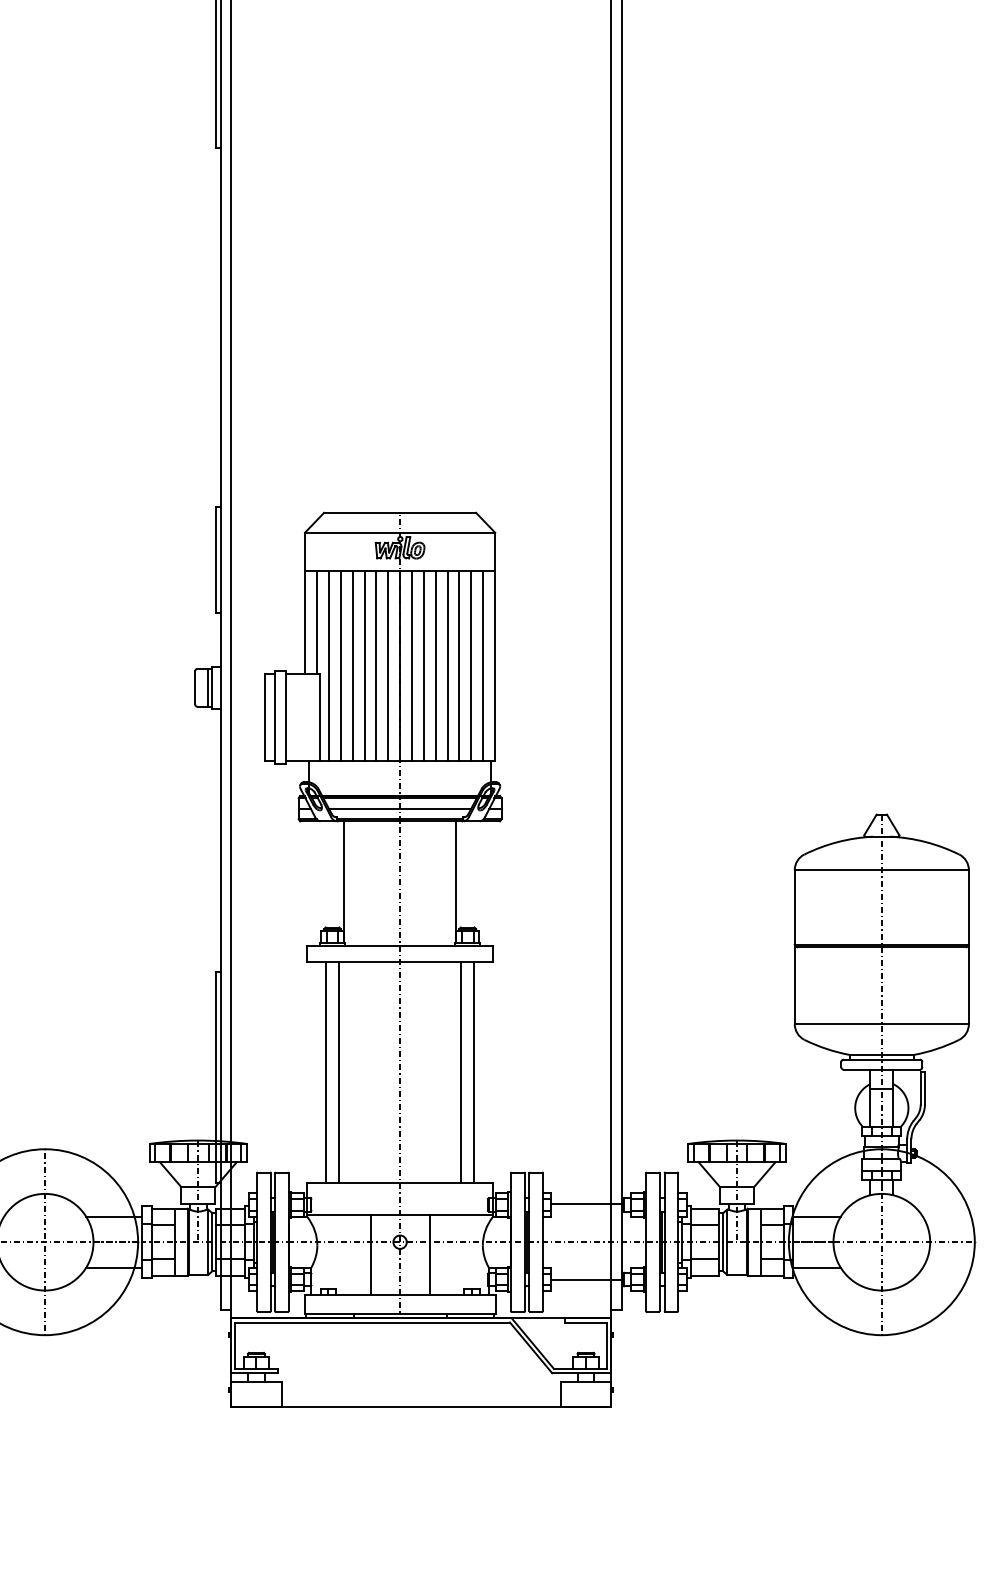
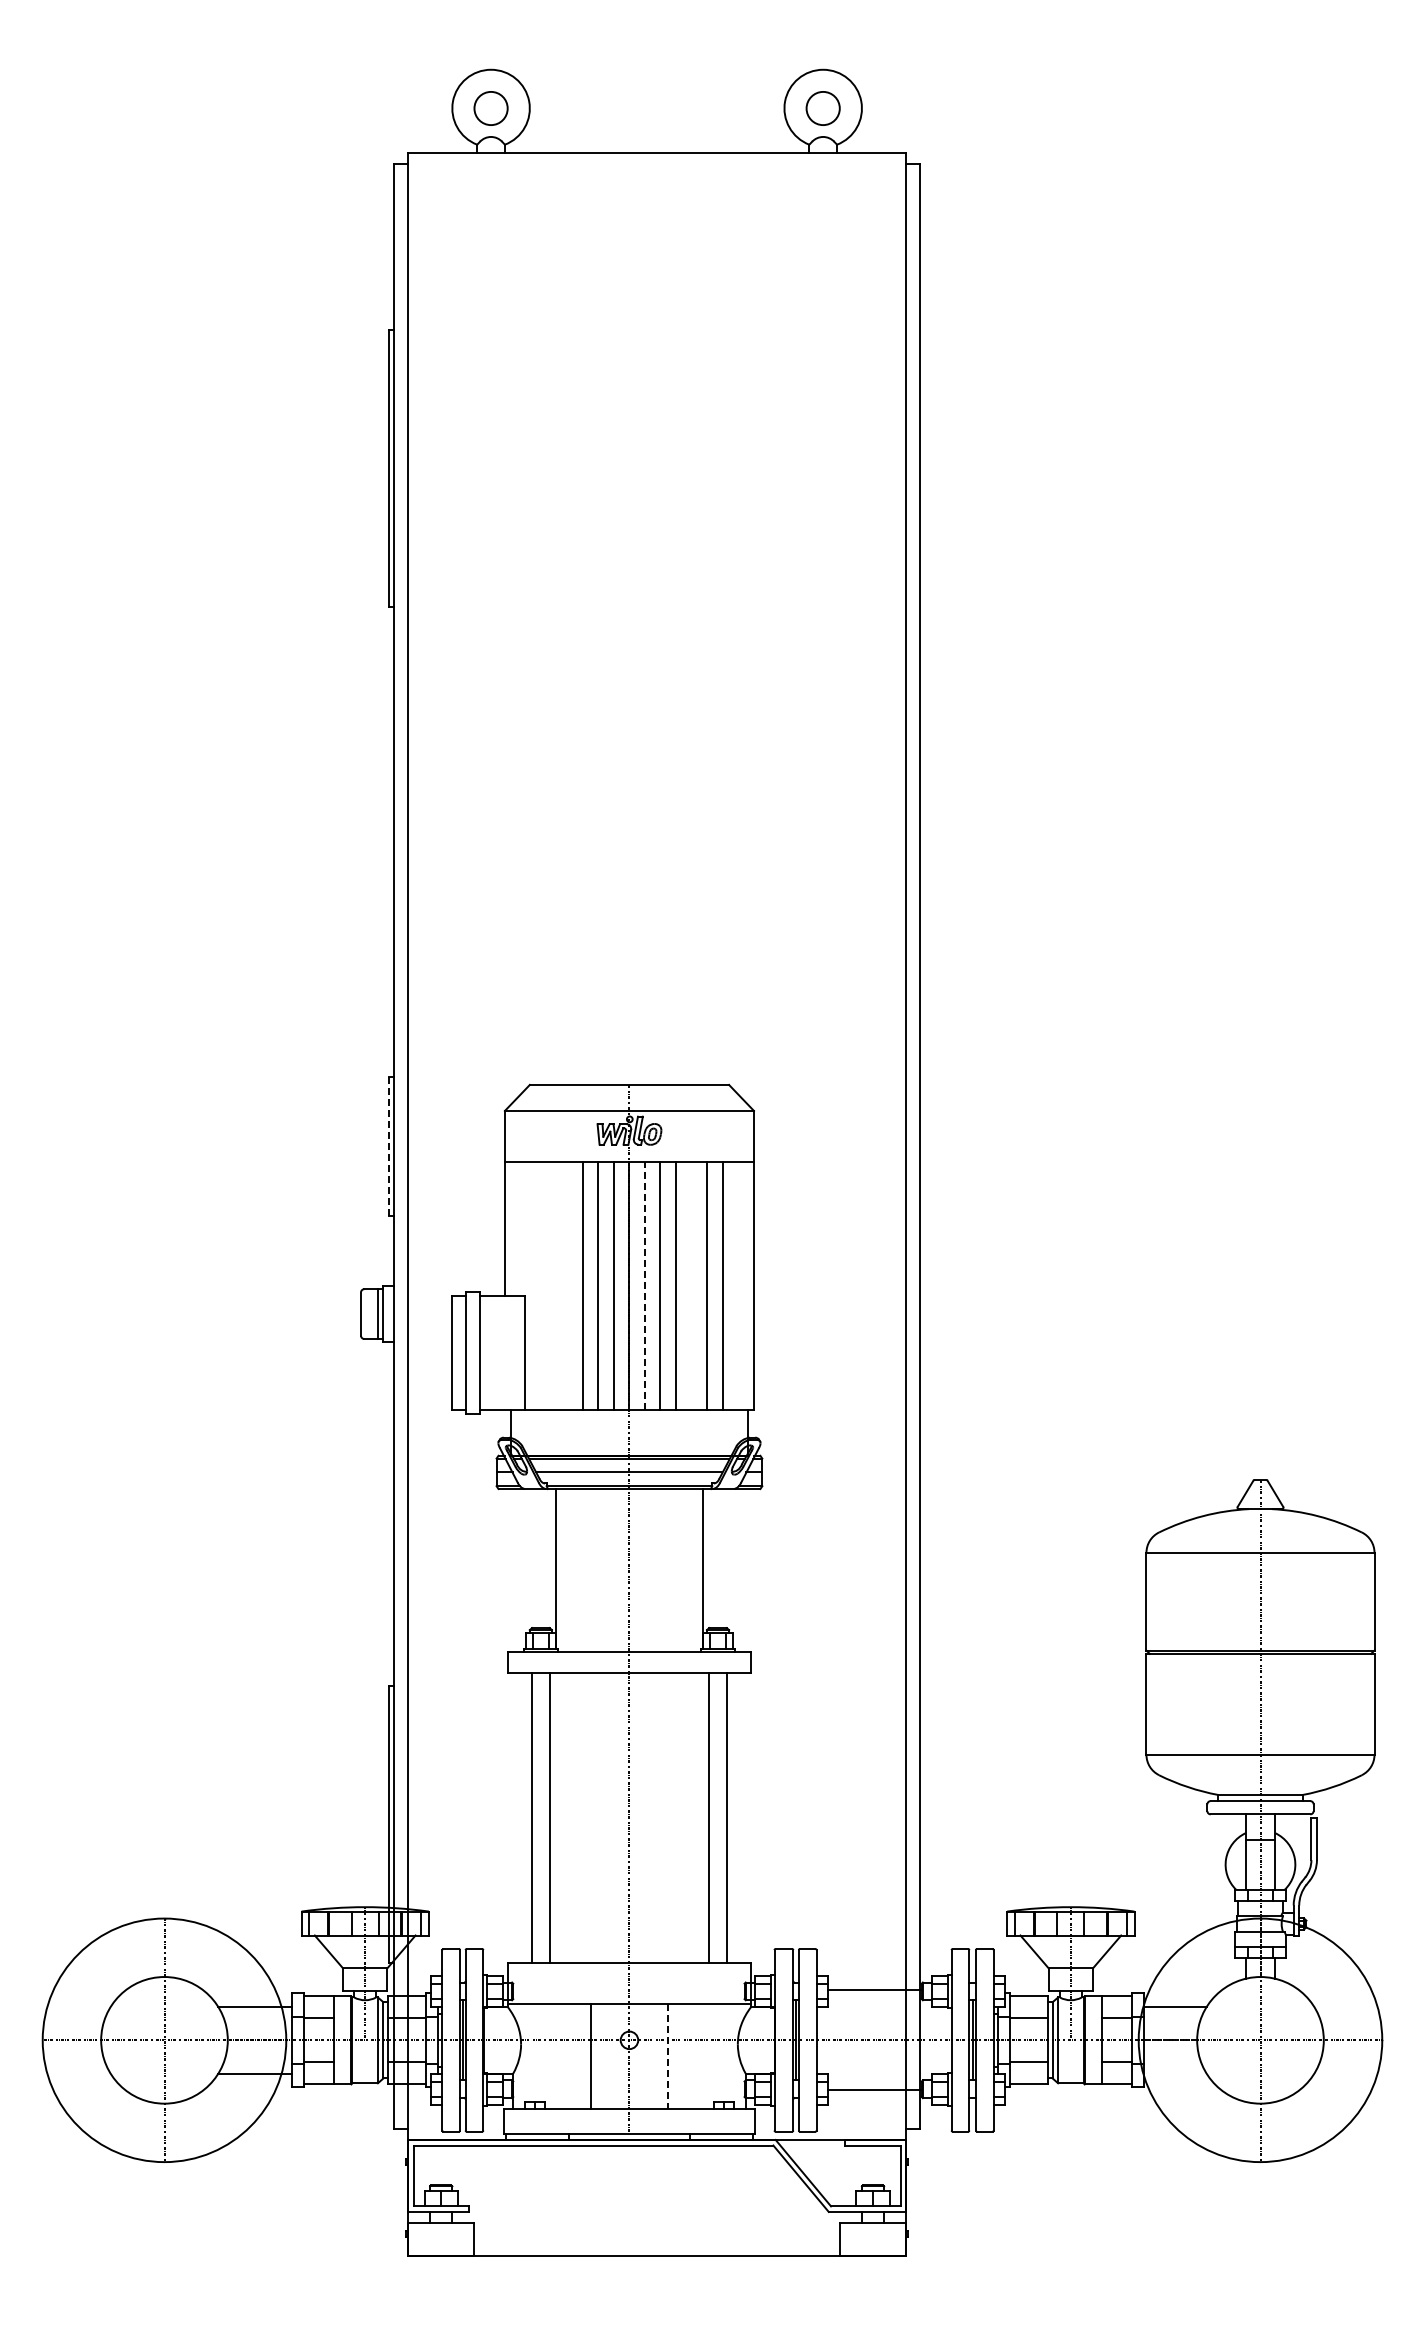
line: (216, 559) -> (388, 1146), solid -> dashed
line: (316, 622) -> (520, 1228), removed
line: (329, 665) -> (536, 1285), removed
line: (340, 665) -> (551, 1285), removed
line: (352, 665) -> (567, 1285), removed
line: (411, 665) -> (644, 1285), solid -> dashed
line: (447, 665) -> (691, 1285), removed
line: (483, 665) -> (738, 1285), removed
line: (429, 1255) -> (668, 2057), solid -> dashed
line: (816, 1267) -> (1175, 2073), removed

